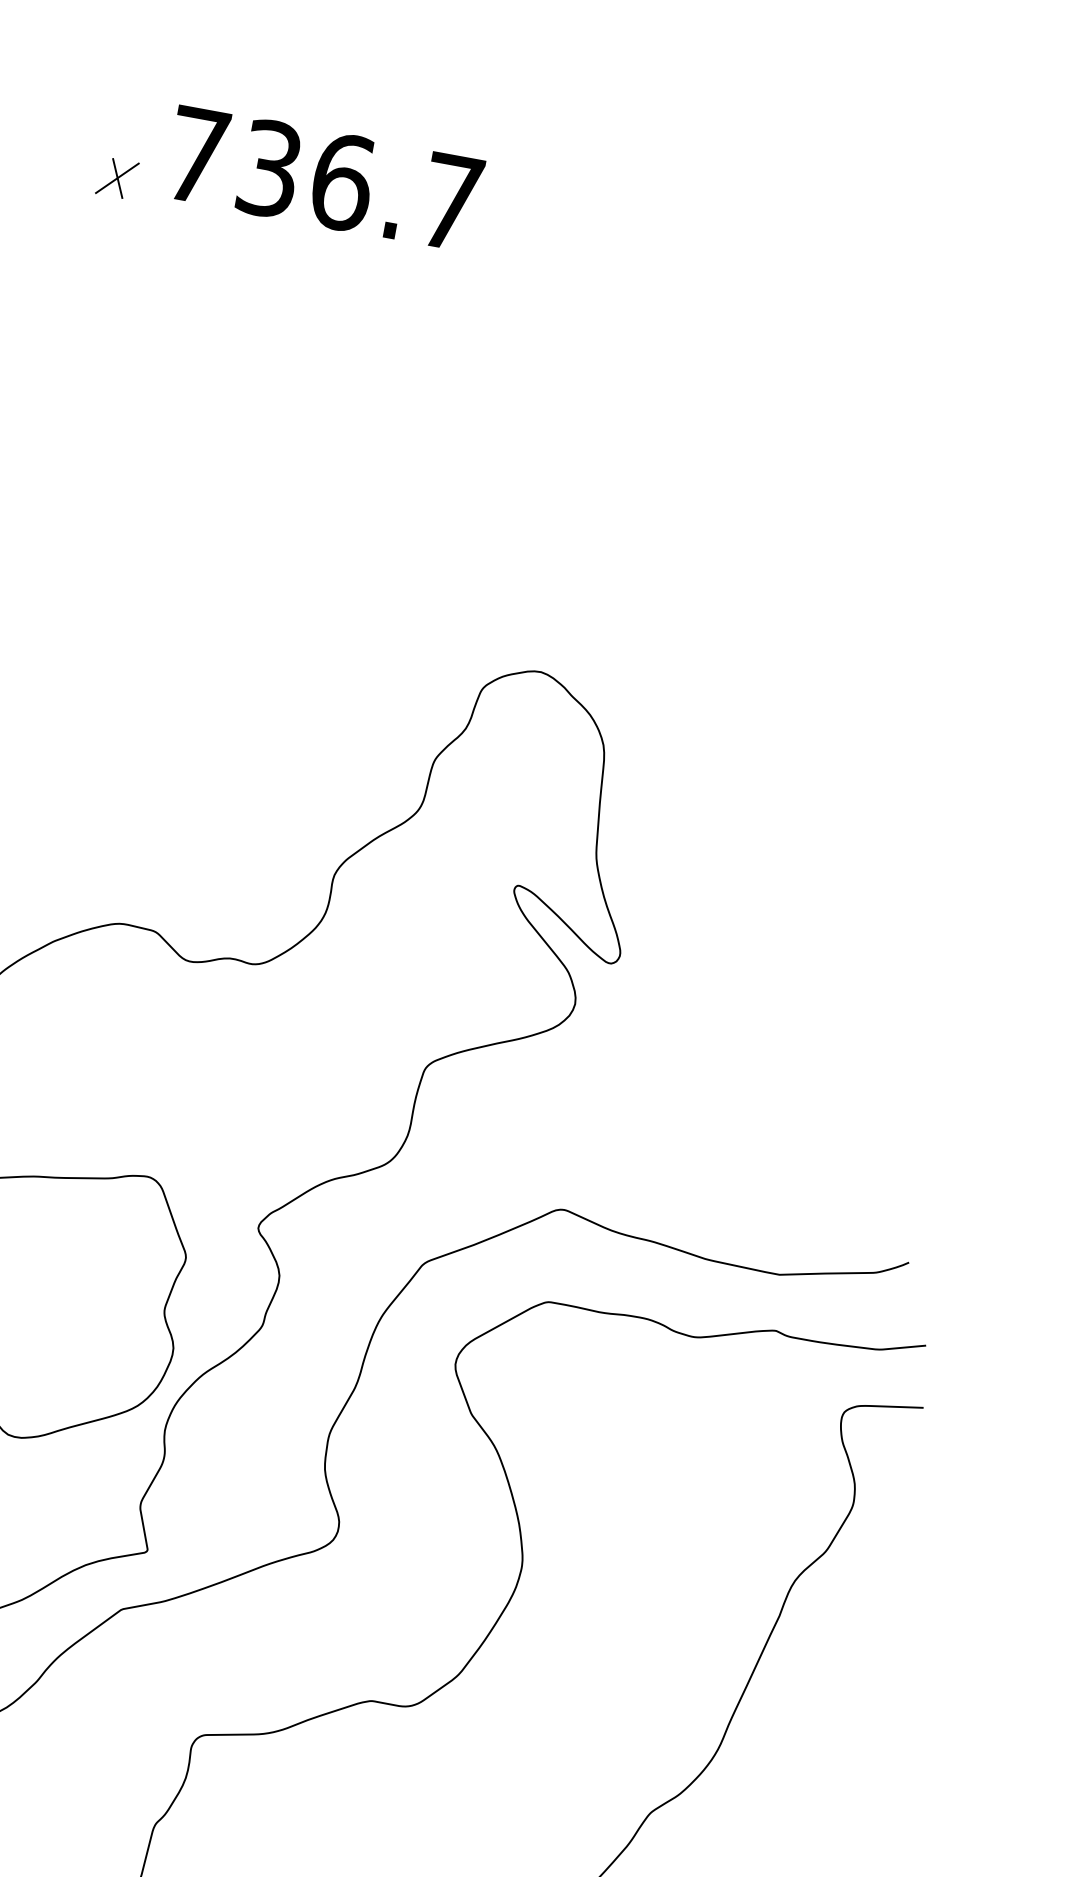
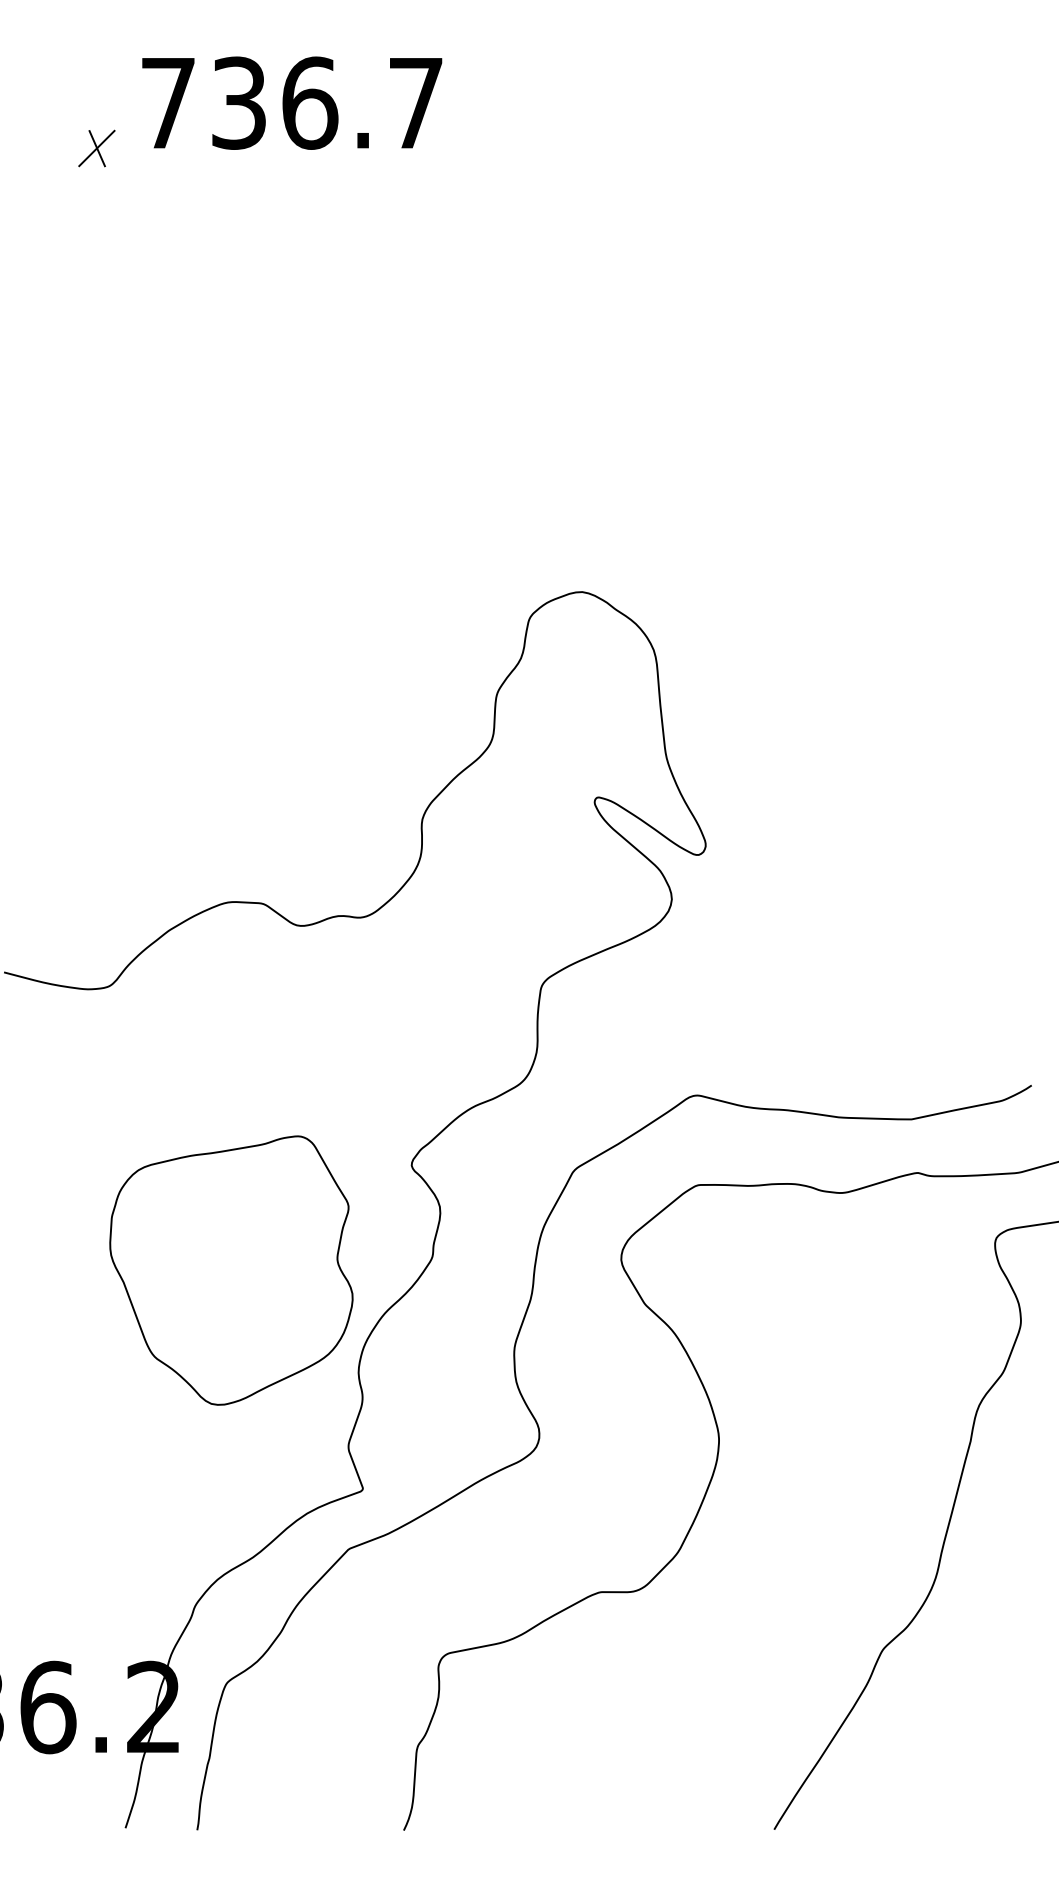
part: (116, 178) -> (96, 148), moved
text: (324, 178) -> (292, 102), moved

